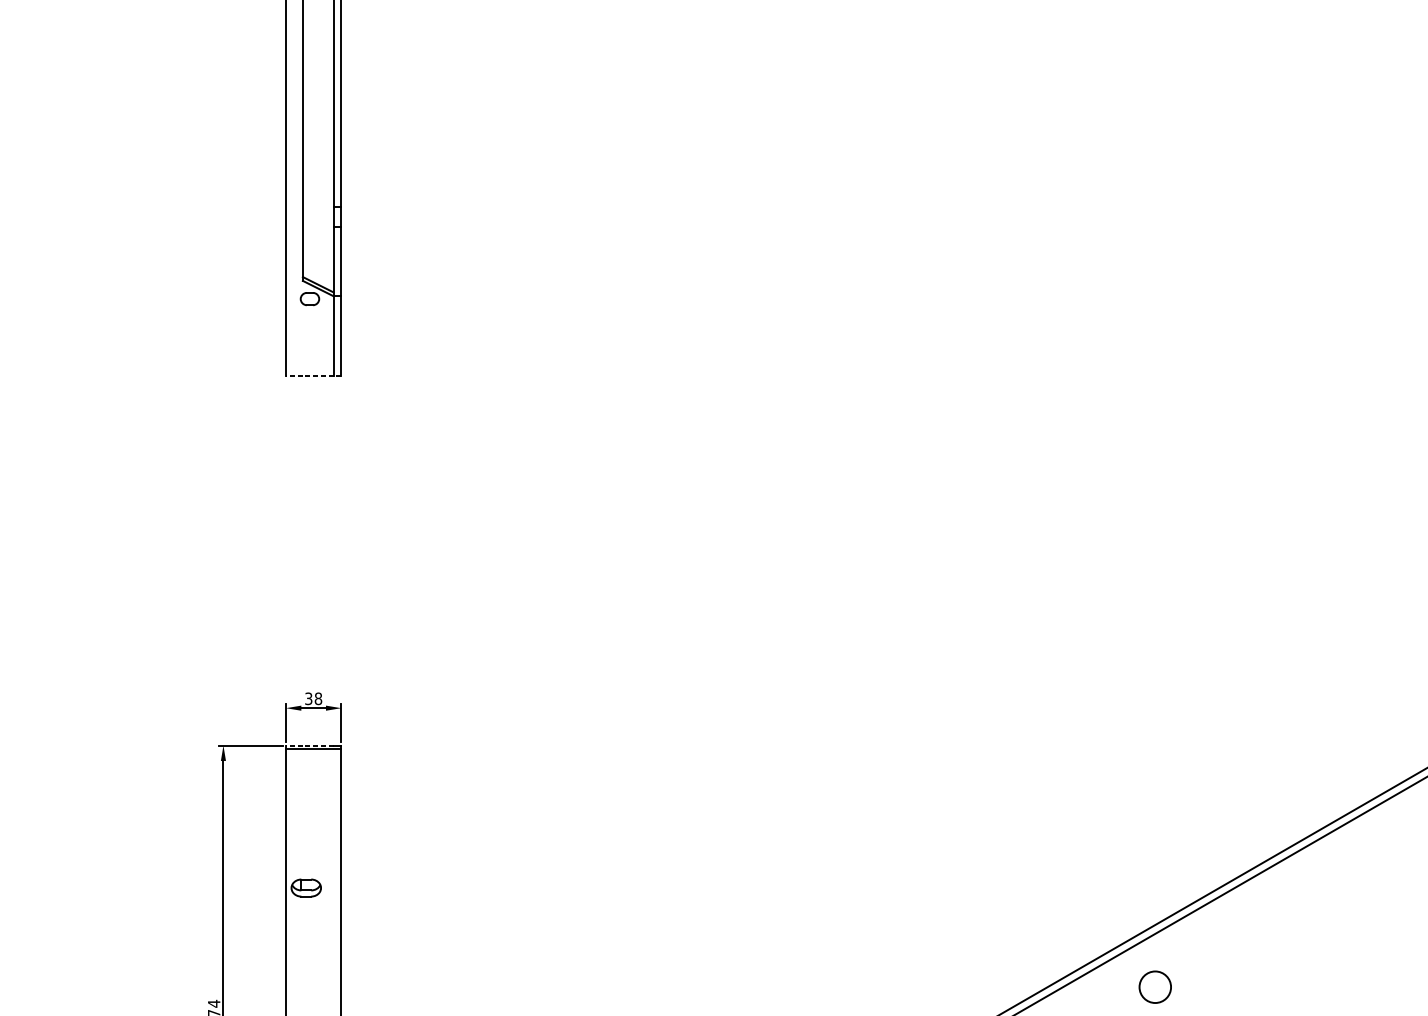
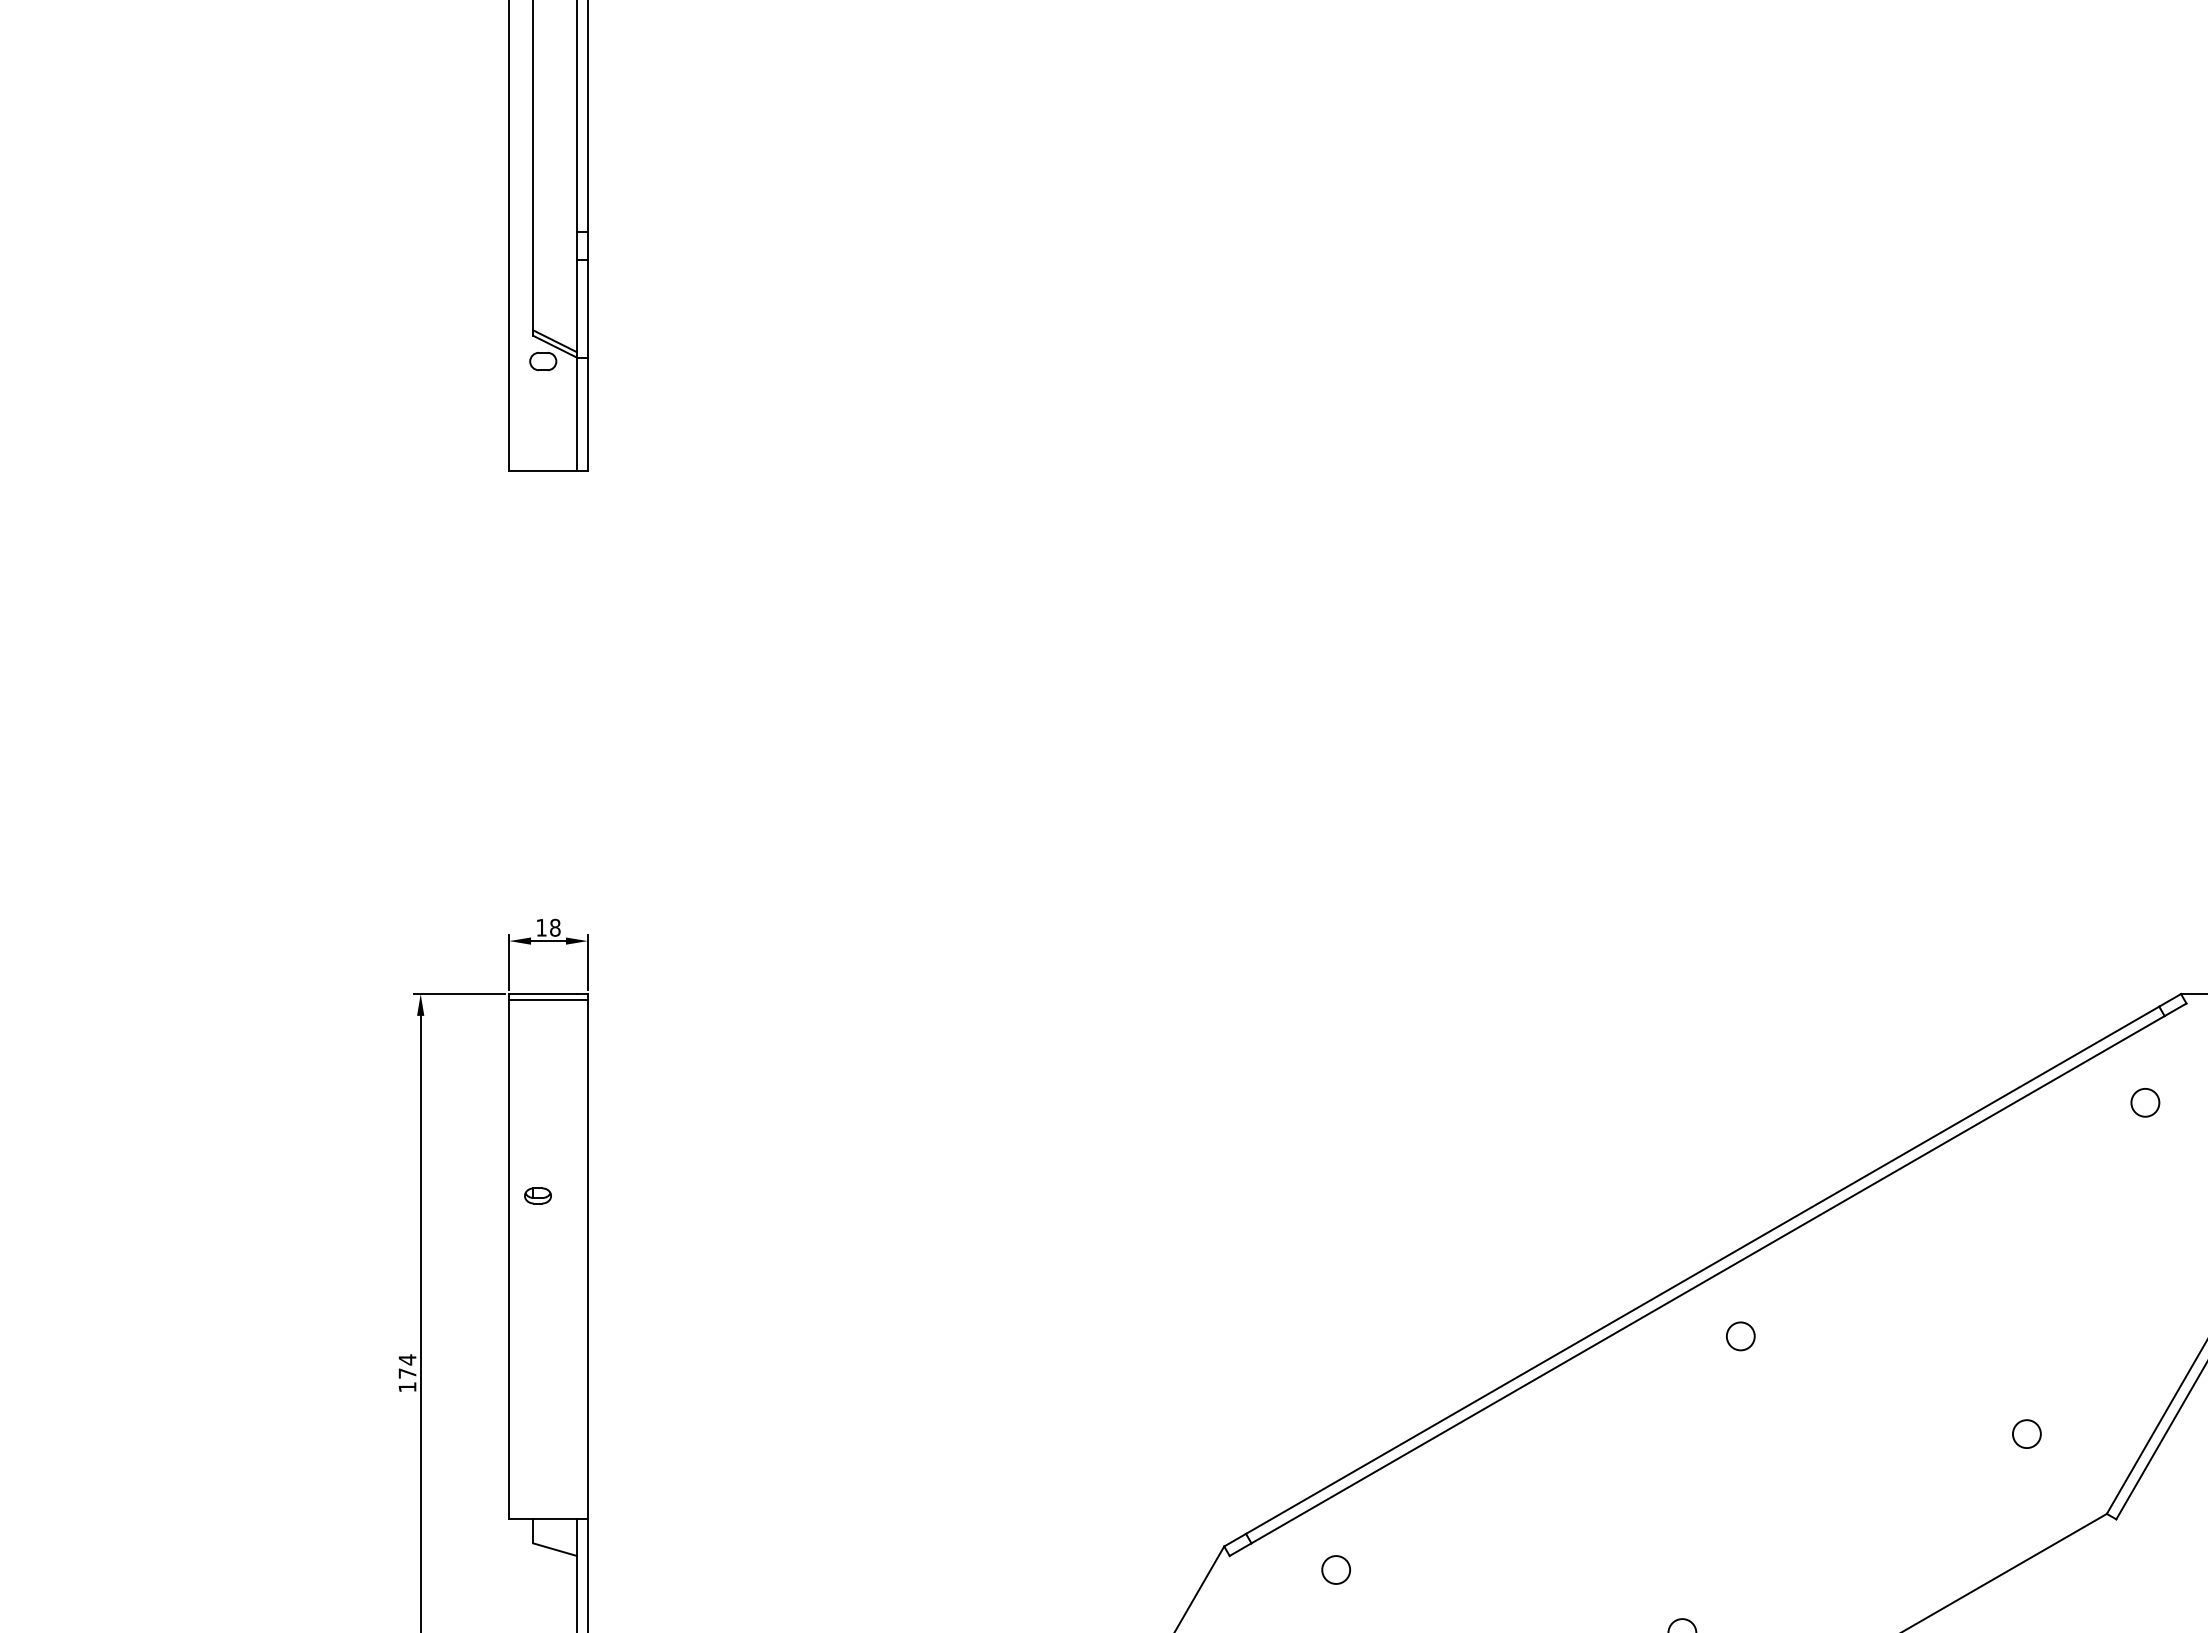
line: (313, 375) -> (548, 470), dashed -> solid
text: (308, 698) -> (541, 927), 38 -> 18
line: (310, 745) -> (543, 994), dashed -> solid
part: (305, 887) -> (537, 1195), size x0.62
circle: (1155, 987) -> (1740, 1336), size x0.62

